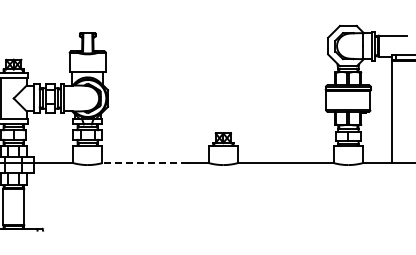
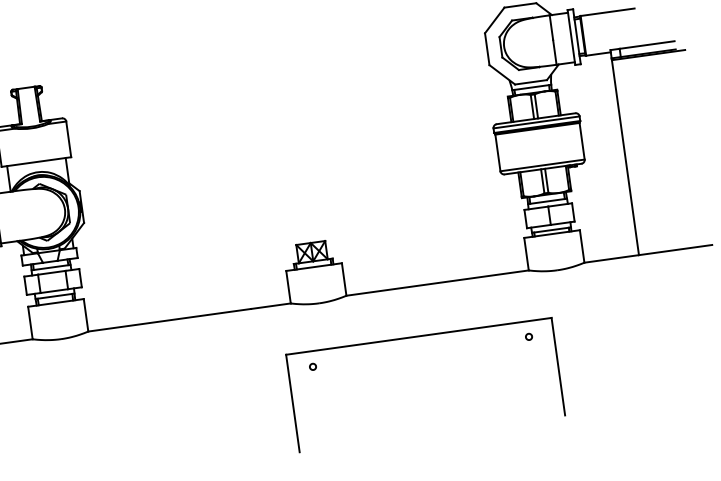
line: (145, 163) -> (170, 320), dashed -> solid
part: (272, 189) -> (419, 336), added

